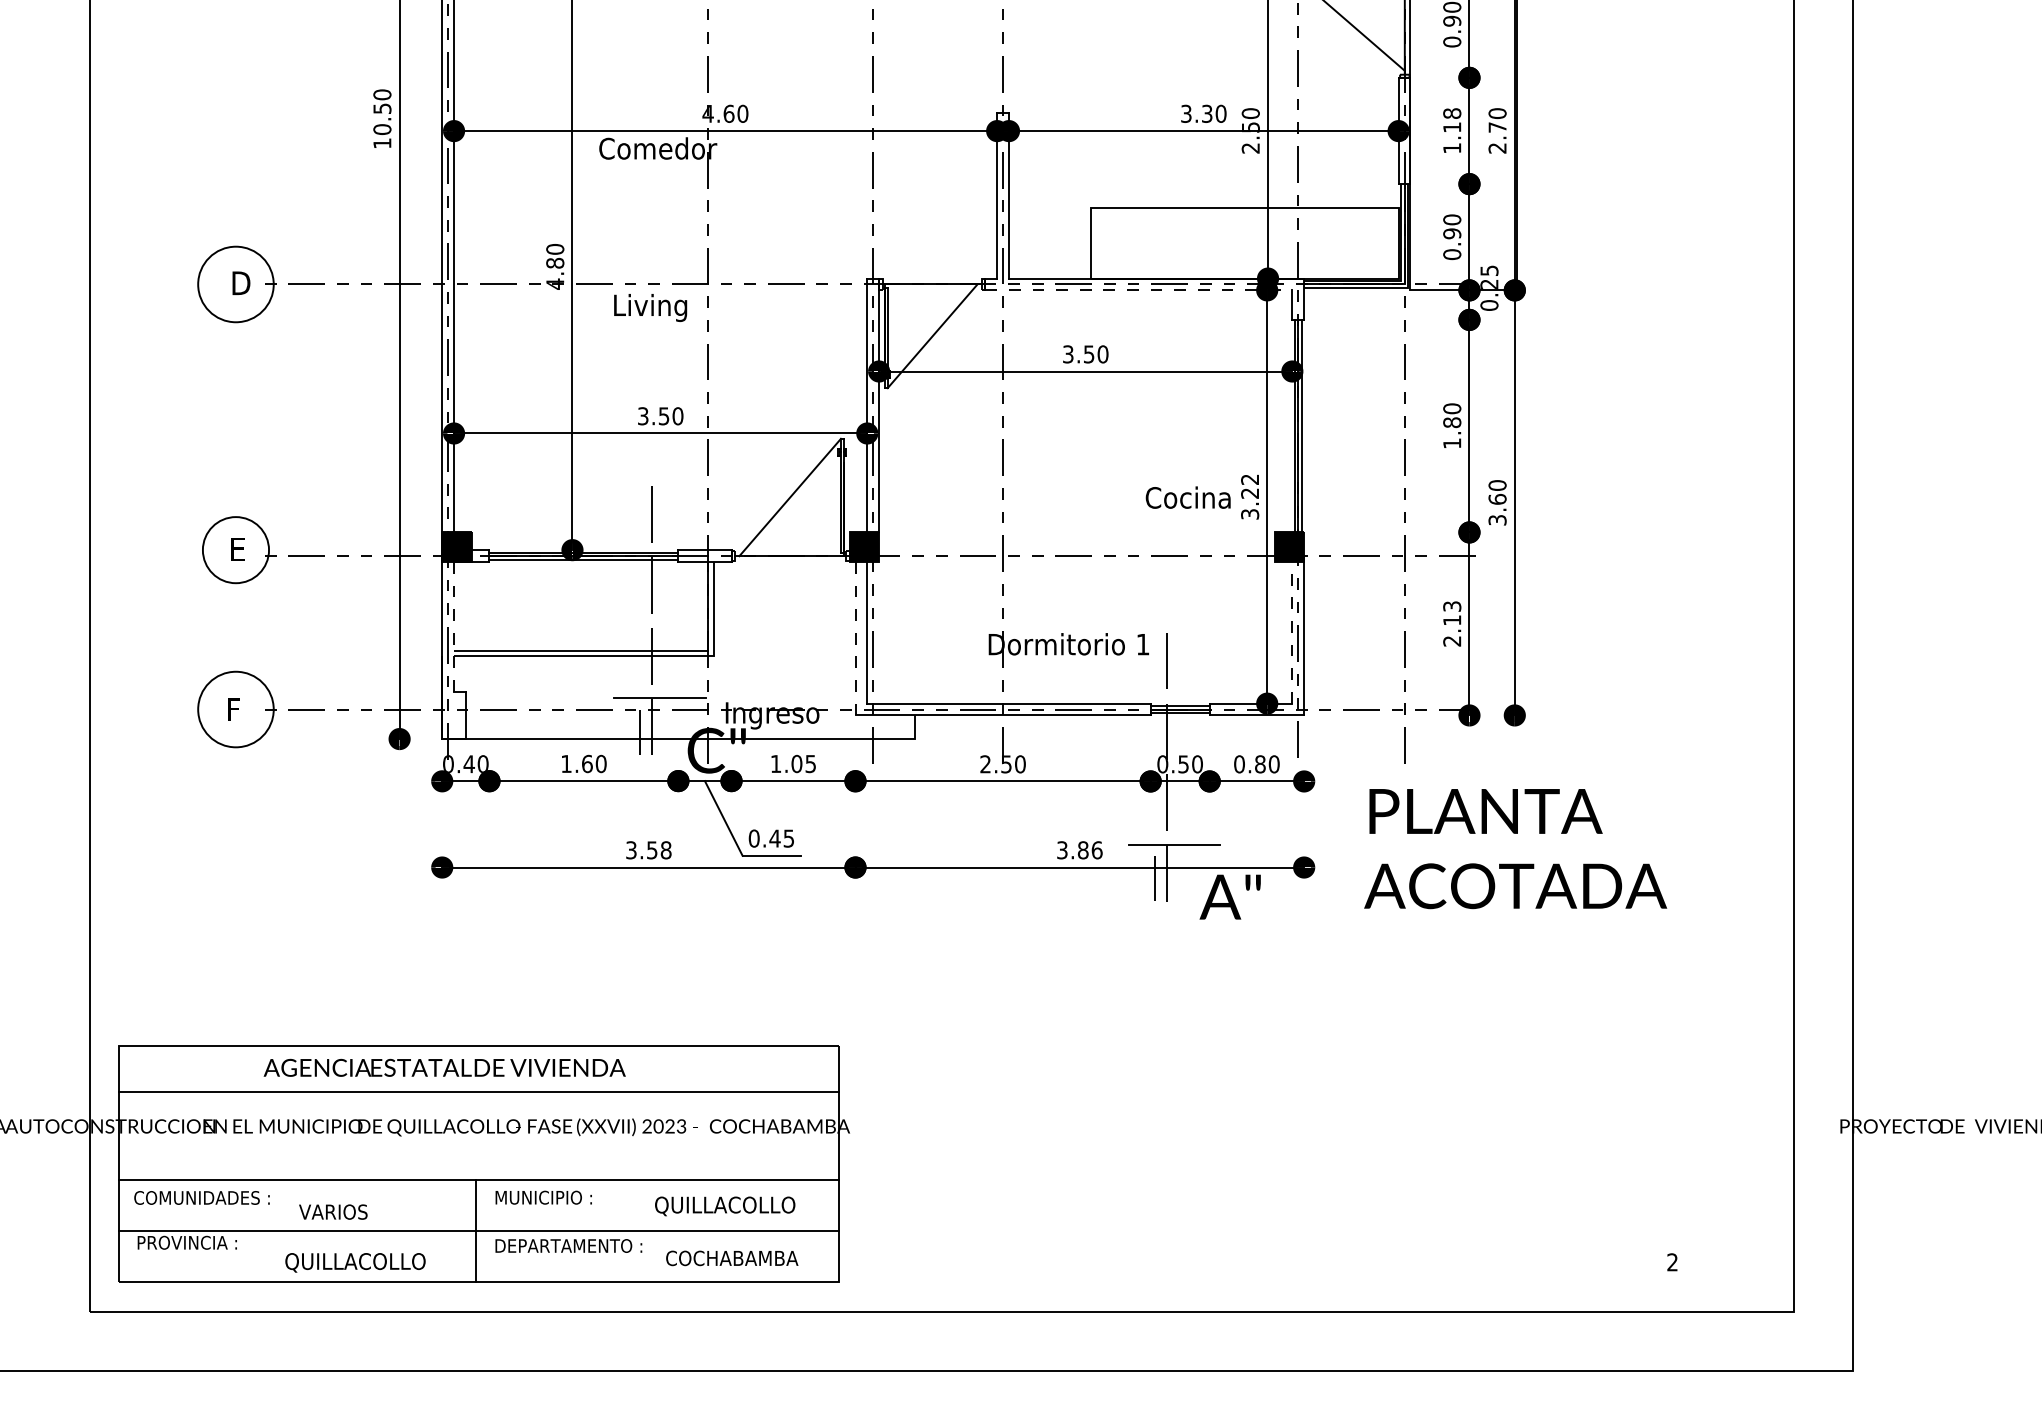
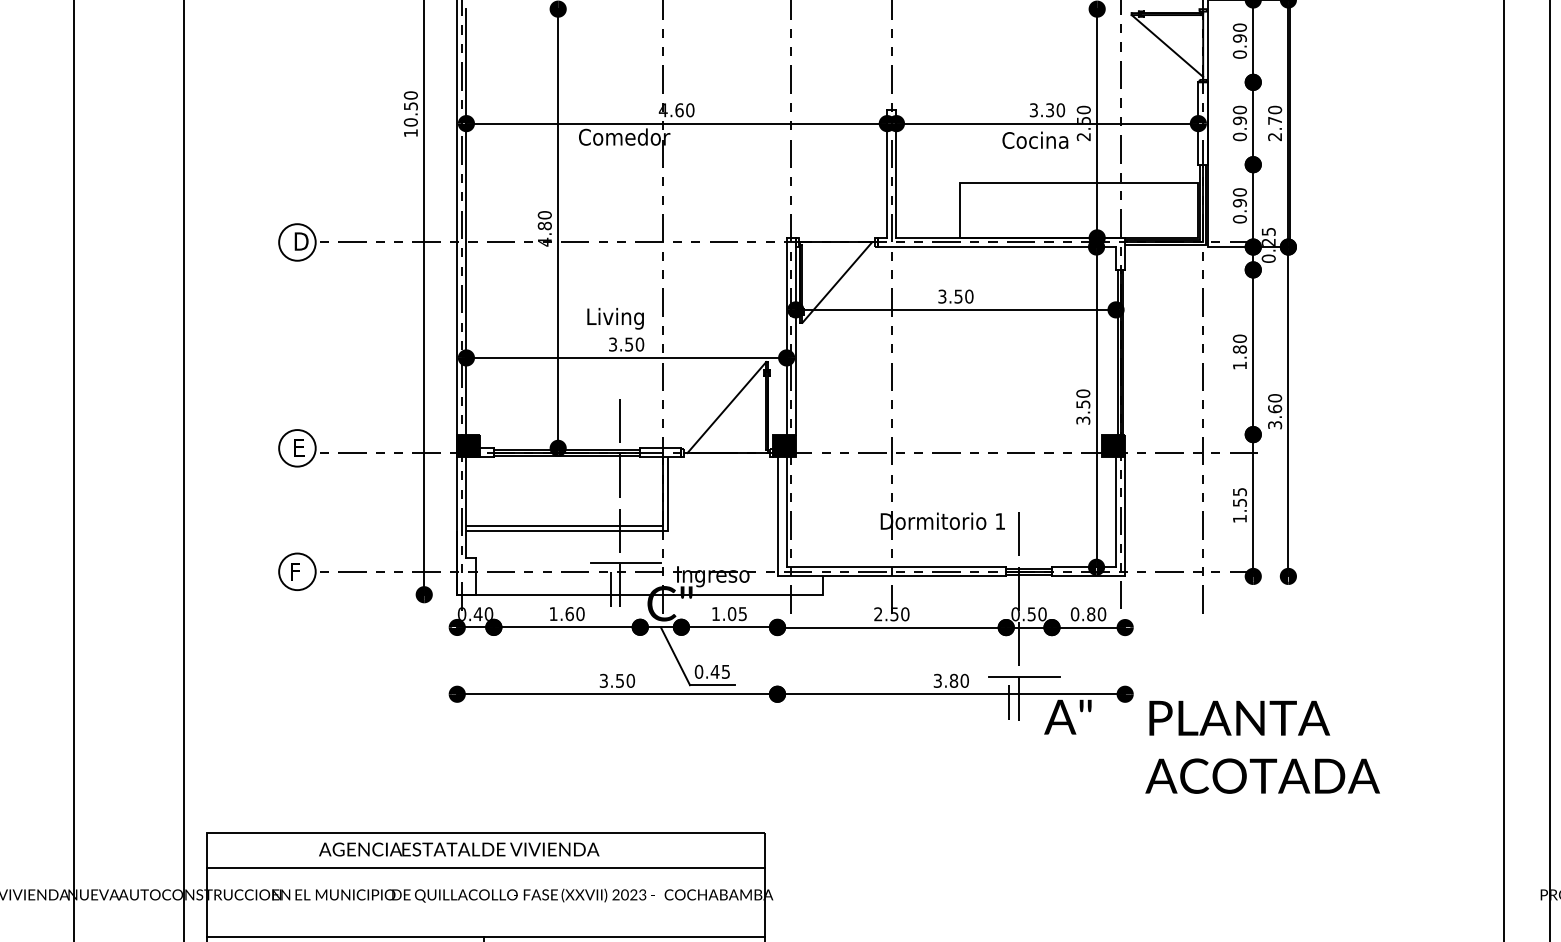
text: (1452, 130) -> (1240, 123), 1.18 -> 0.90
circle: (235, 284) -> (297, 242), size x0.62
line: (1139, 290) -> (997, 247), dashed -> solid
text: (650, 307) -> (615, 318), moved
text: (1250, 486) -> (1083, 399), 3.22 -> 3.50
text: (1187, 497) -> (1034, 140), moved
circle: (235, 549) -> (297, 447), size x0.71
text: (1452, 623) -> (1240, 505), 2.13 -> 1.55
line: (454, 626) -> (466, 507), dashed -> solid
line: (1292, 629) -> (1116, 509), dashed -> solid
line: (855, 638) -> (777, 516), dashed -> solid
circle: (235, 709) -> (297, 571), size x0.62
text: (1515, 849) -> (1262, 747), moved
text: (665, 850) -> (630, 681), 3.58 -> 3.50
text: (1096, 850) -> (964, 681), 3.86 -> 3.80

